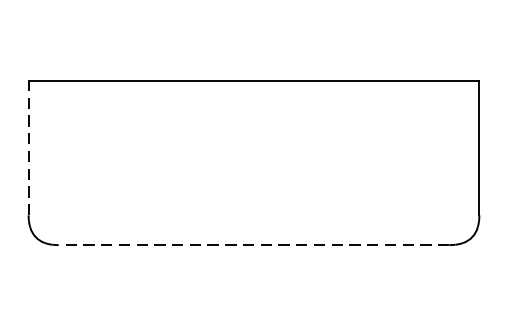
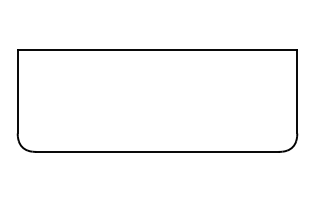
line: (28, 147) -> (17, 91), dashed -> solid
line: (254, 244) -> (157, 151), dashed -> solid

